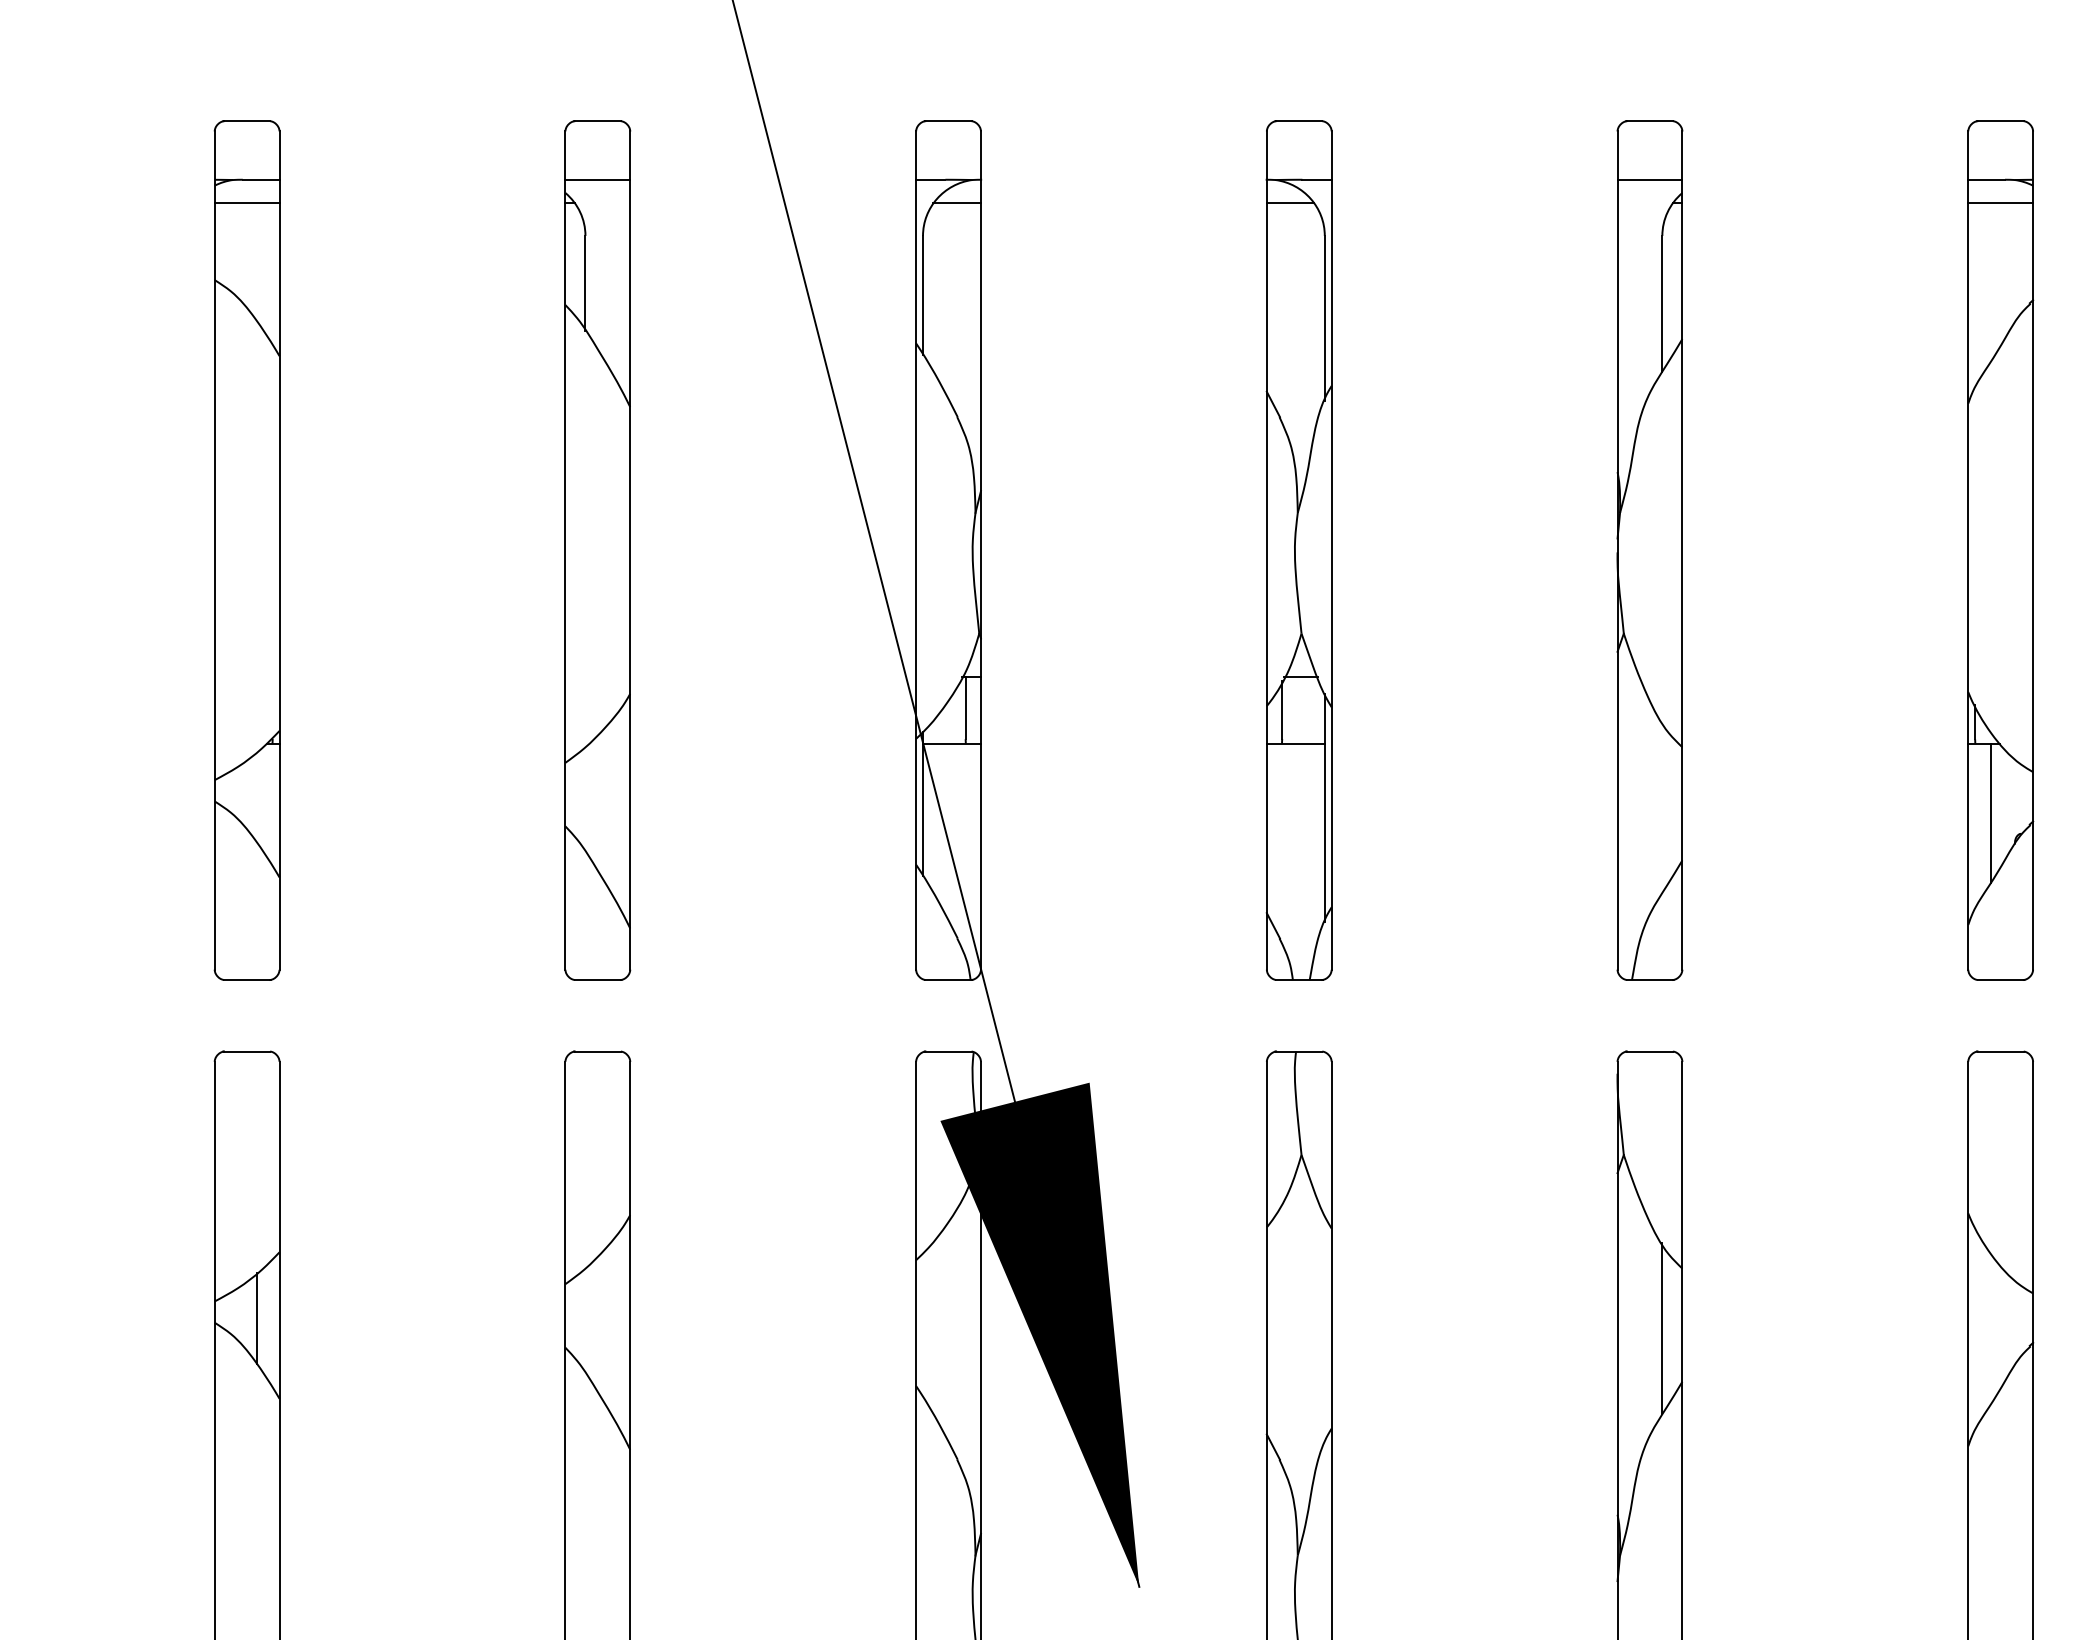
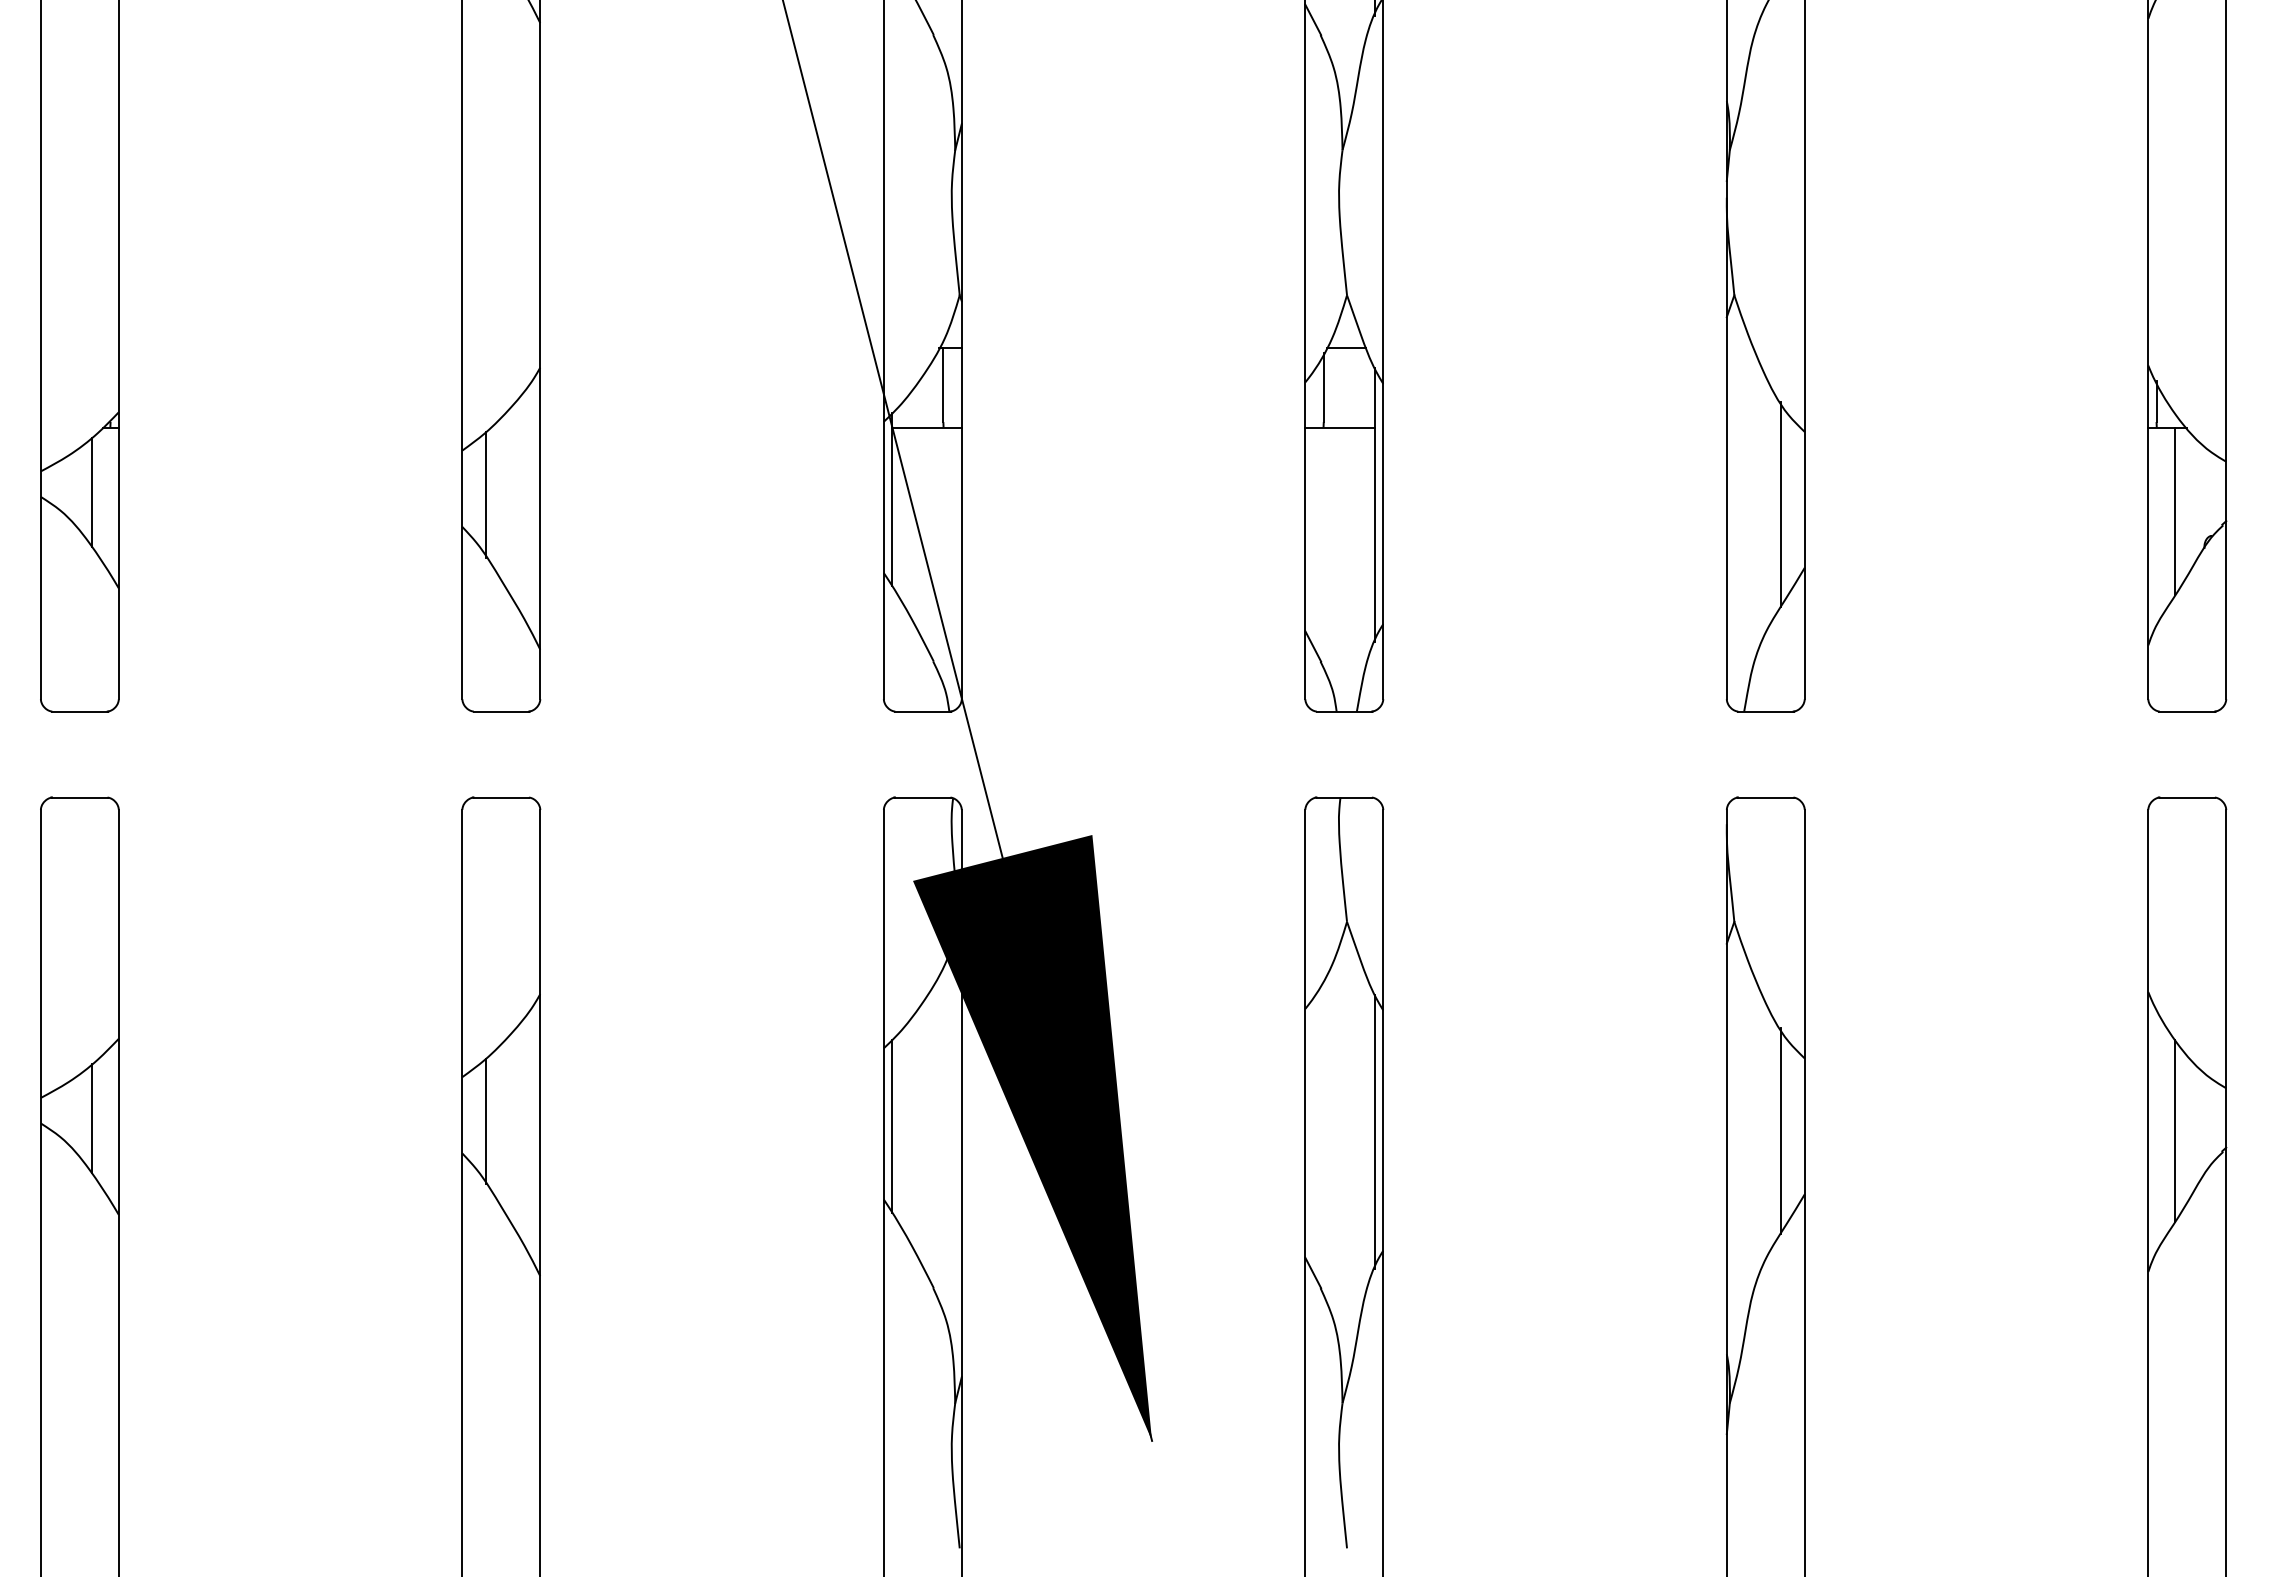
line: (257, 797) -> (92, 492), added
line: (585, 799) -> (486, 494), added
line: (1662, 807) -> (1780, 504), added
line: (585, 1320) -> (486, 1120), added
line: (923, 1325) -> (892, 1126), added
line: (1990, 1328) -> (2175, 1130), added
line: (1324, 1329) -> (1374, 1131), added

